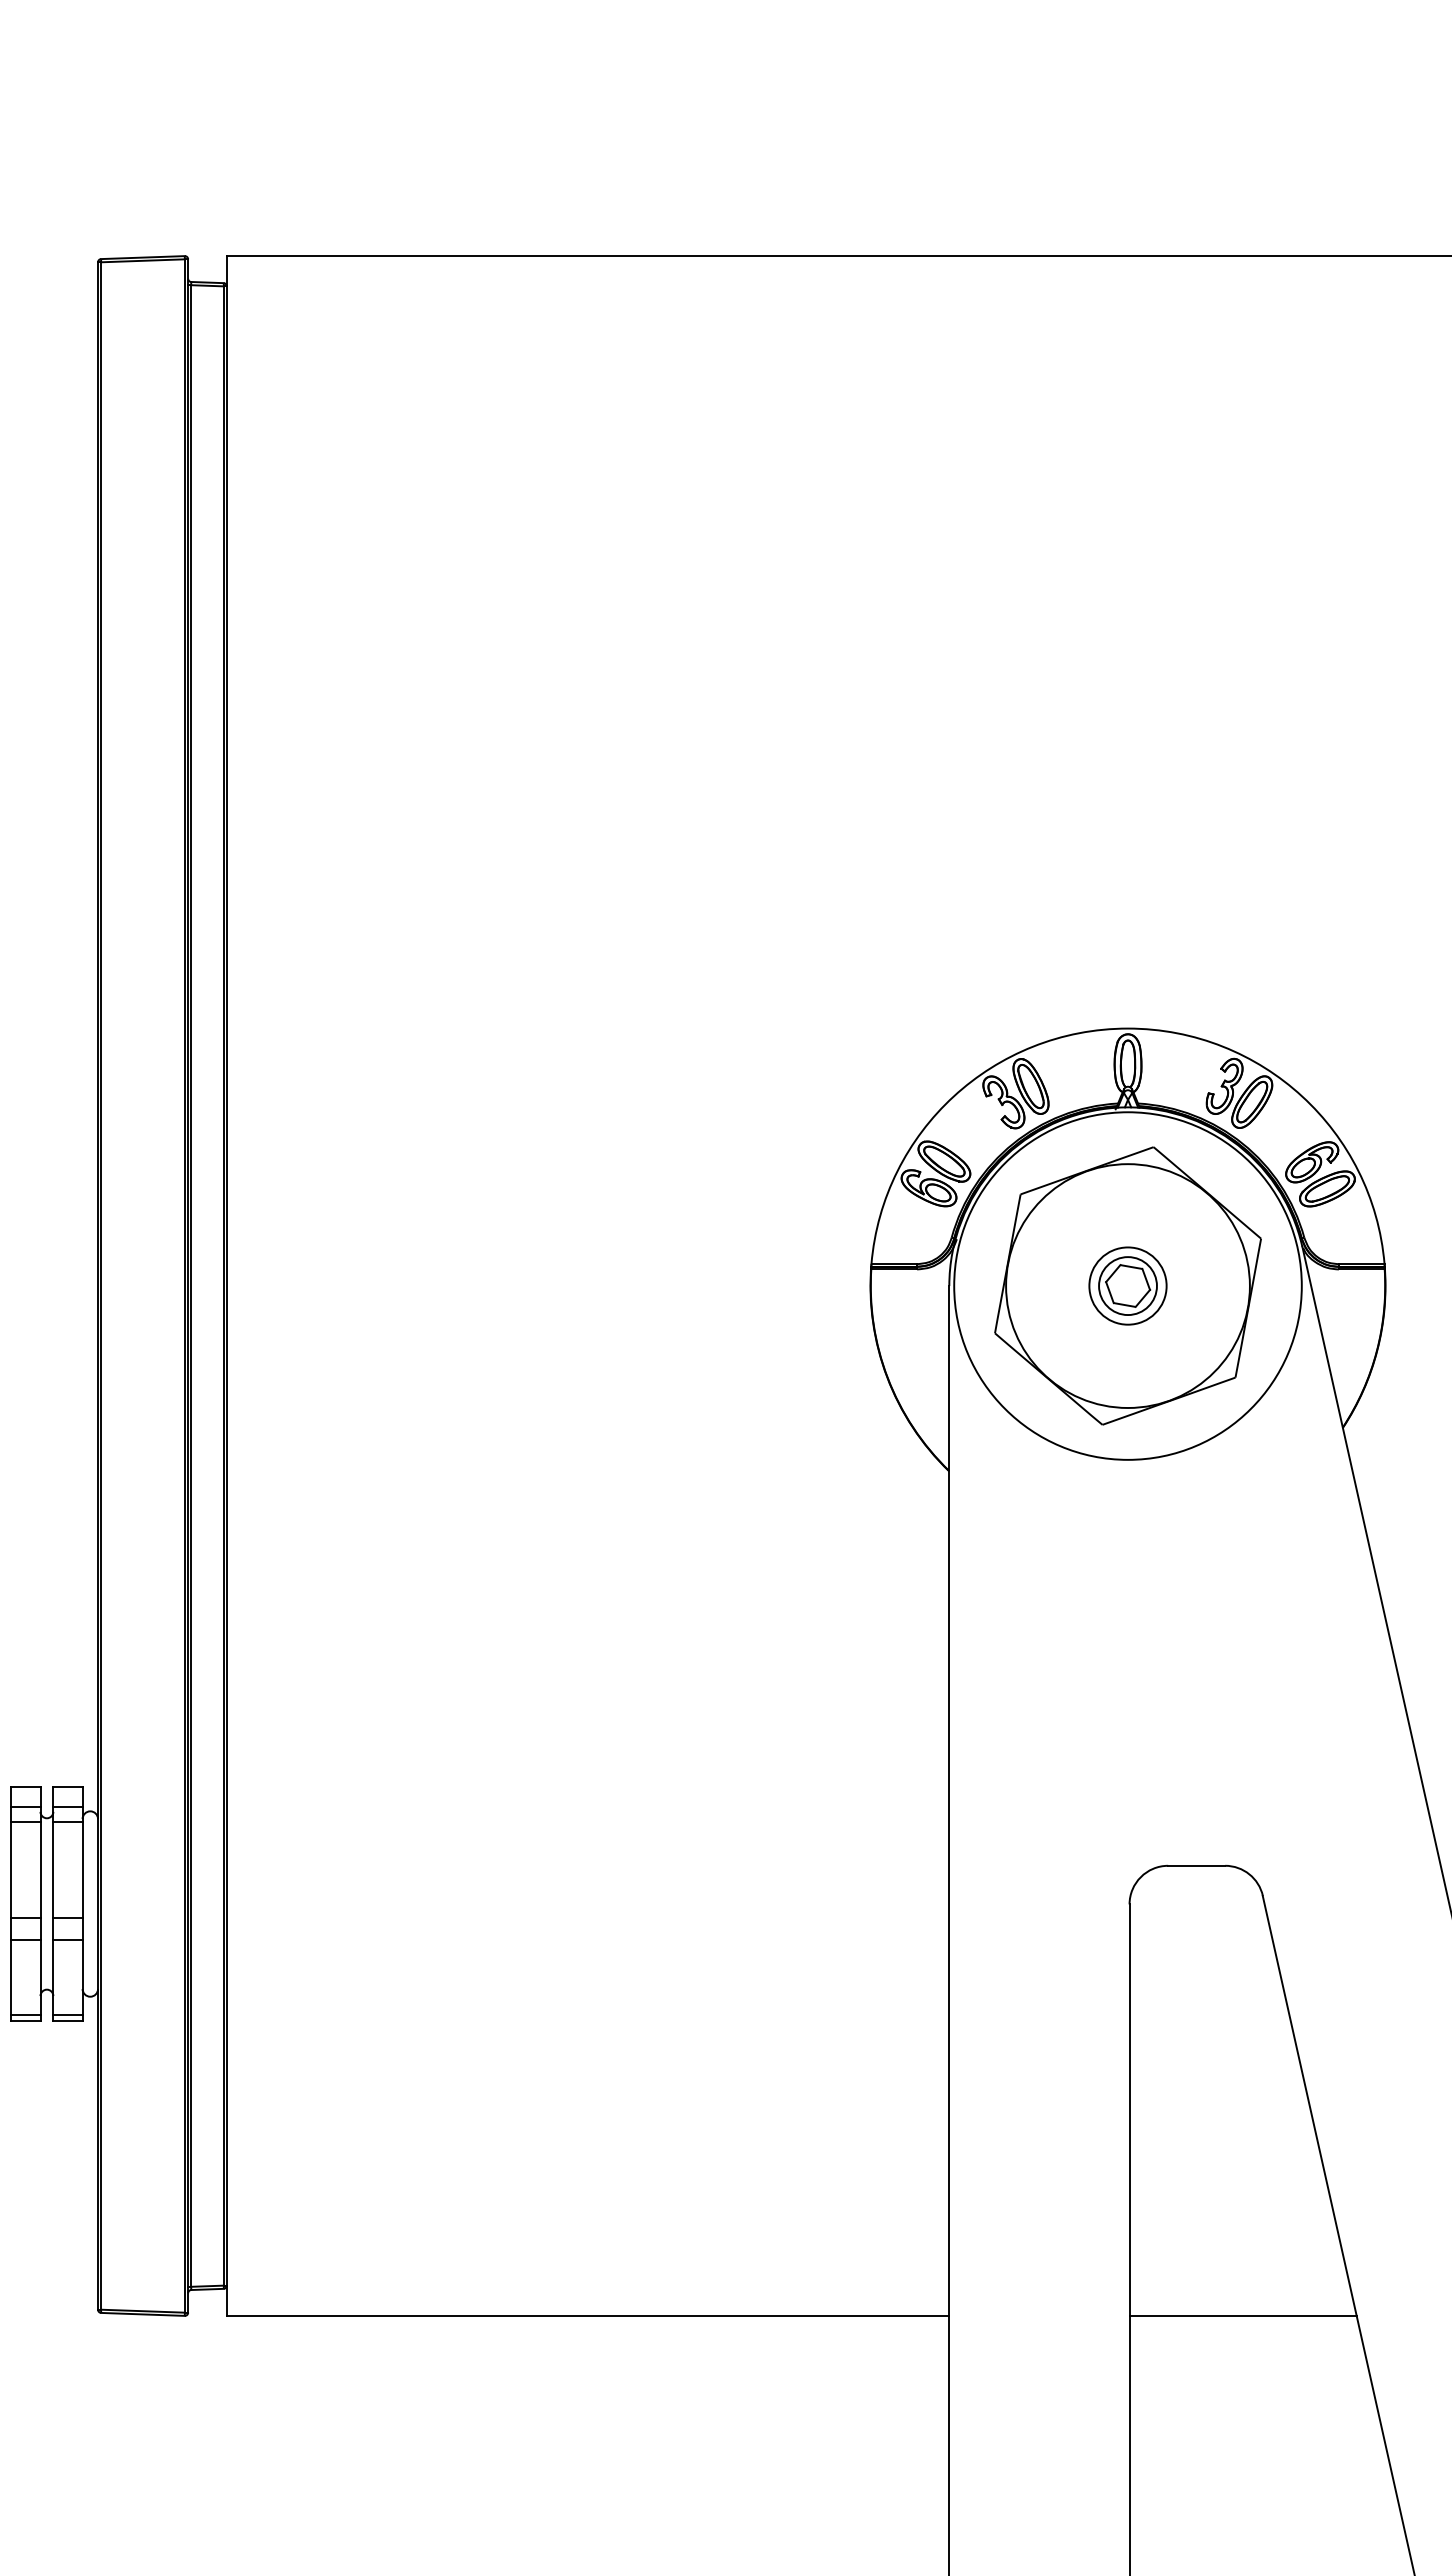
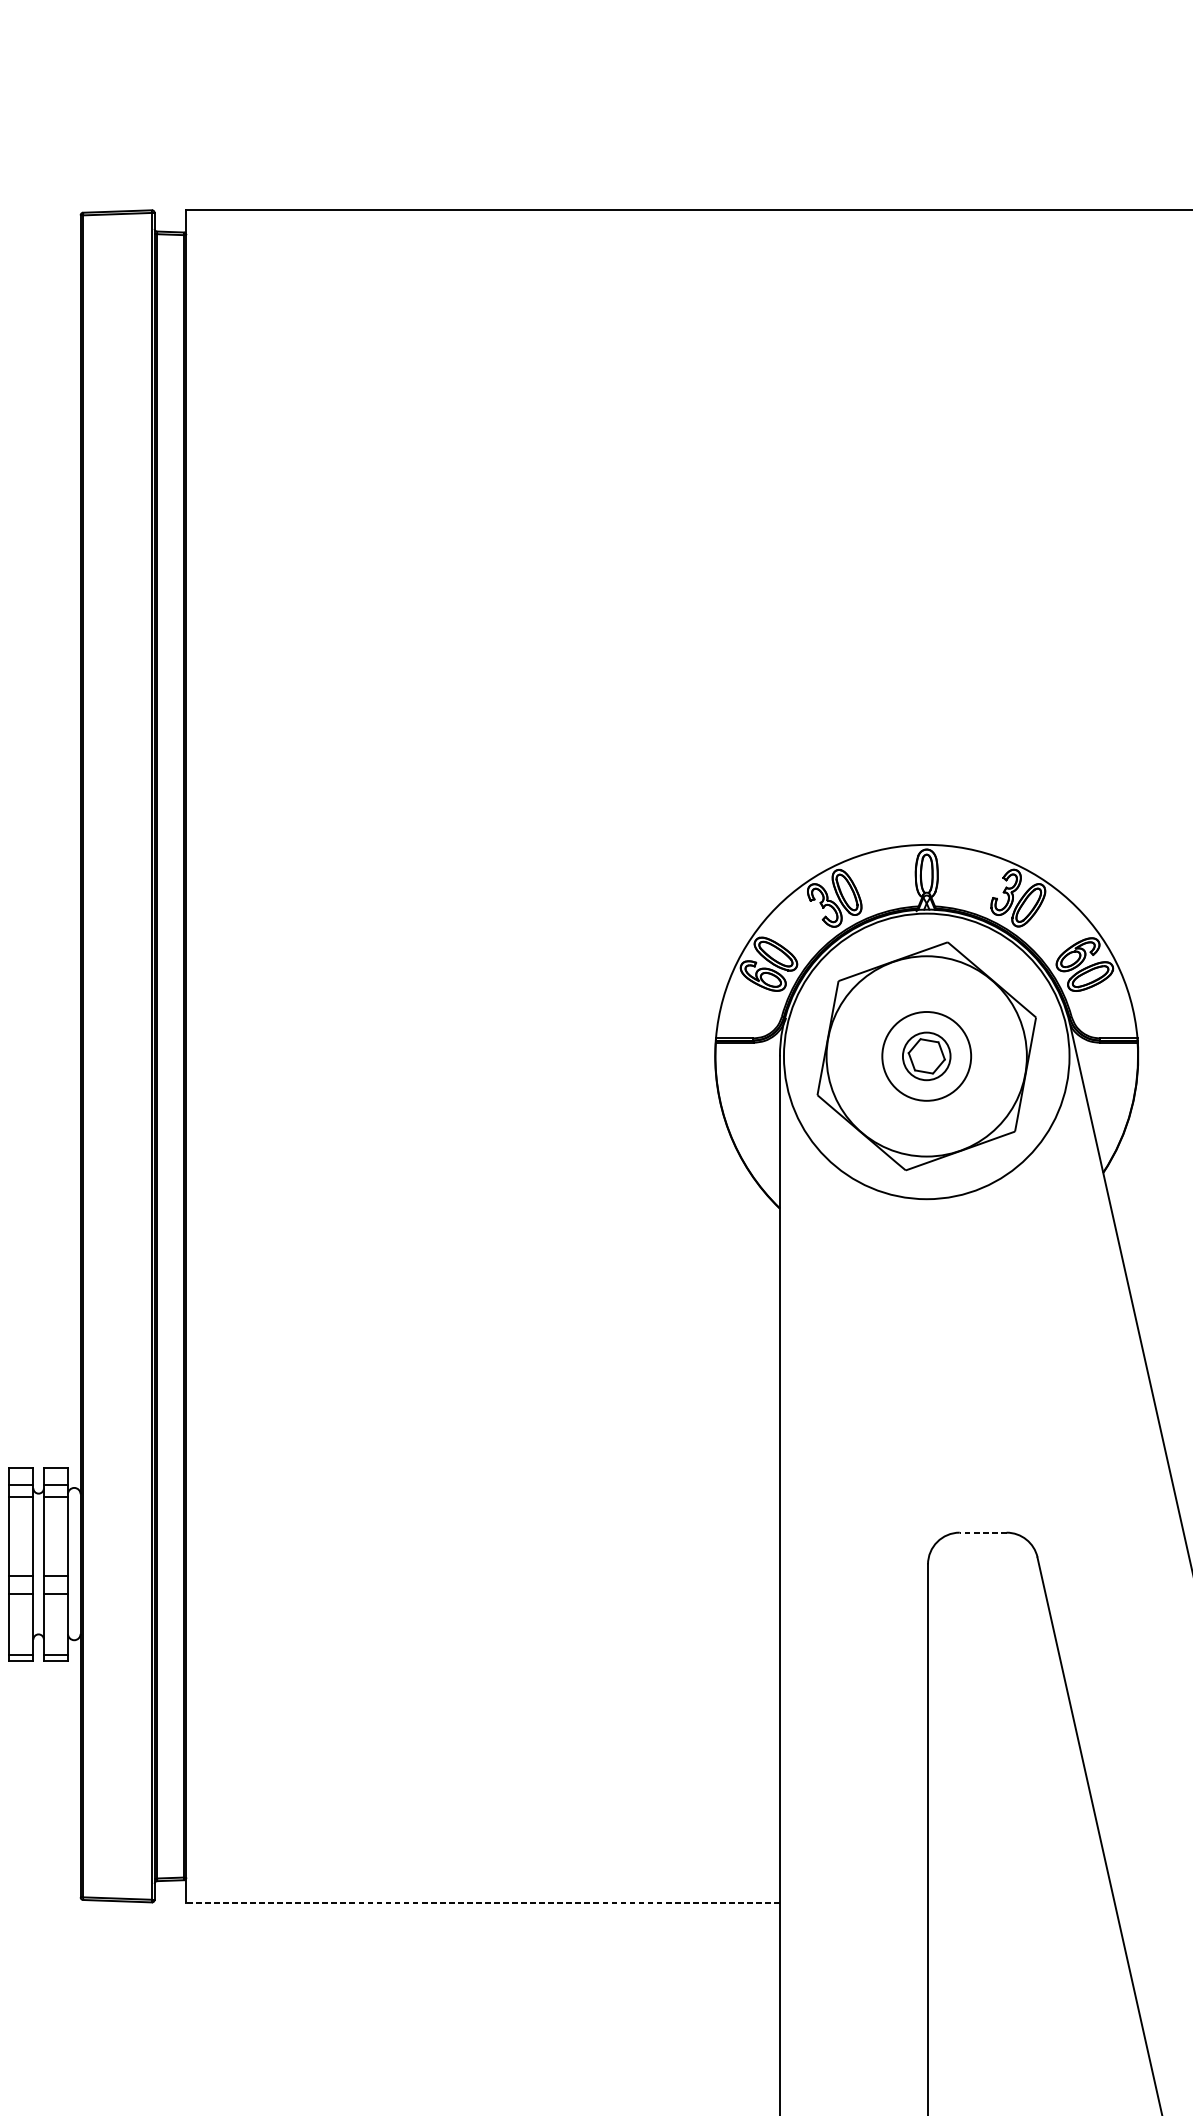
circle: (1127, 1285) -> (926, 1055), size x1.4
line: (1196, 1865) -> (983, 1532), solid -> dashed
line: (587, 2316) -> (482, 1902), solid -> dashed
line: (1242, 2316) -> (1020, 1902), removed

